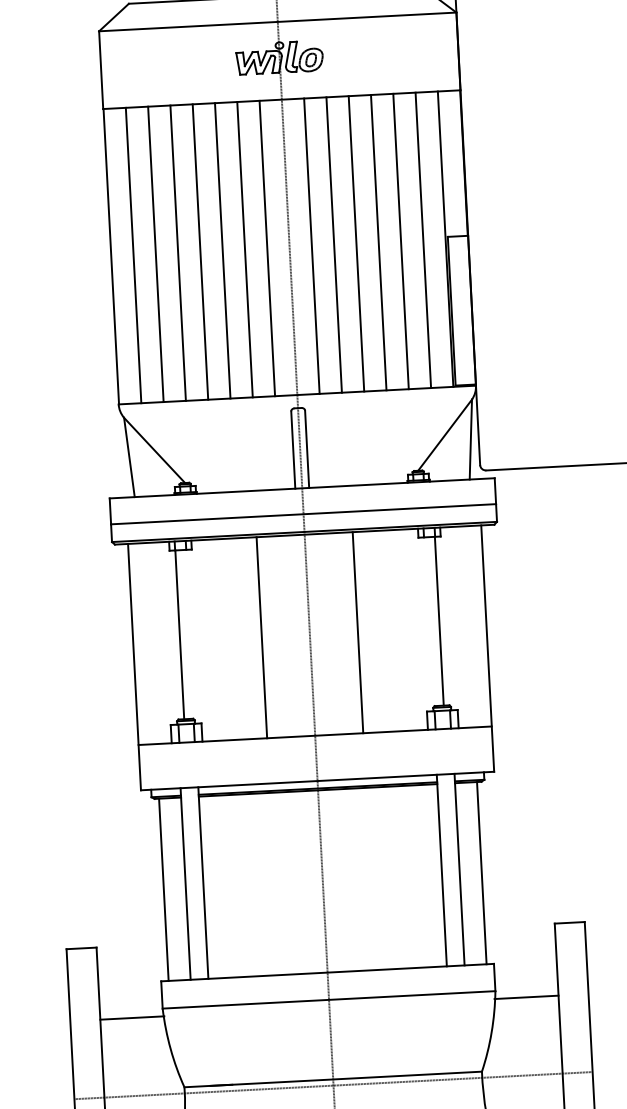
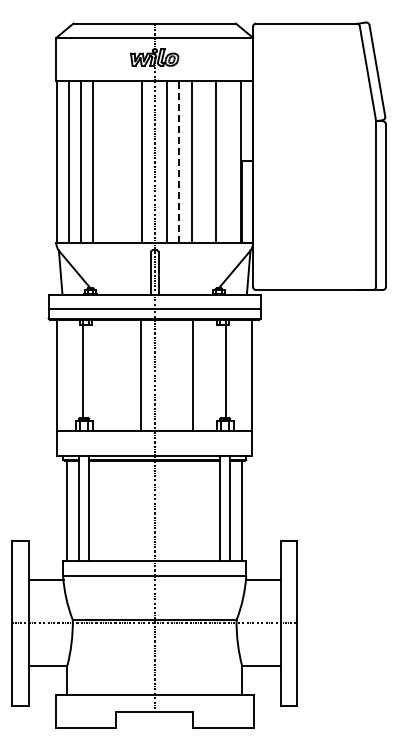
line: (423, 239) -> (228, 161), removed
line: (378, 241) -> (203, 161), removed
line: (334, 244) -> (179, 161), solid -> dashed
line: (245, 248) -> (130, 161), removed
line: (221, 250) -> (117, 161), removed
line: (200, 251) -> (105, 161), removed
line: (358, 632) -> (193, 375), moved
line: (262, 637) -> (141, 375), moved

